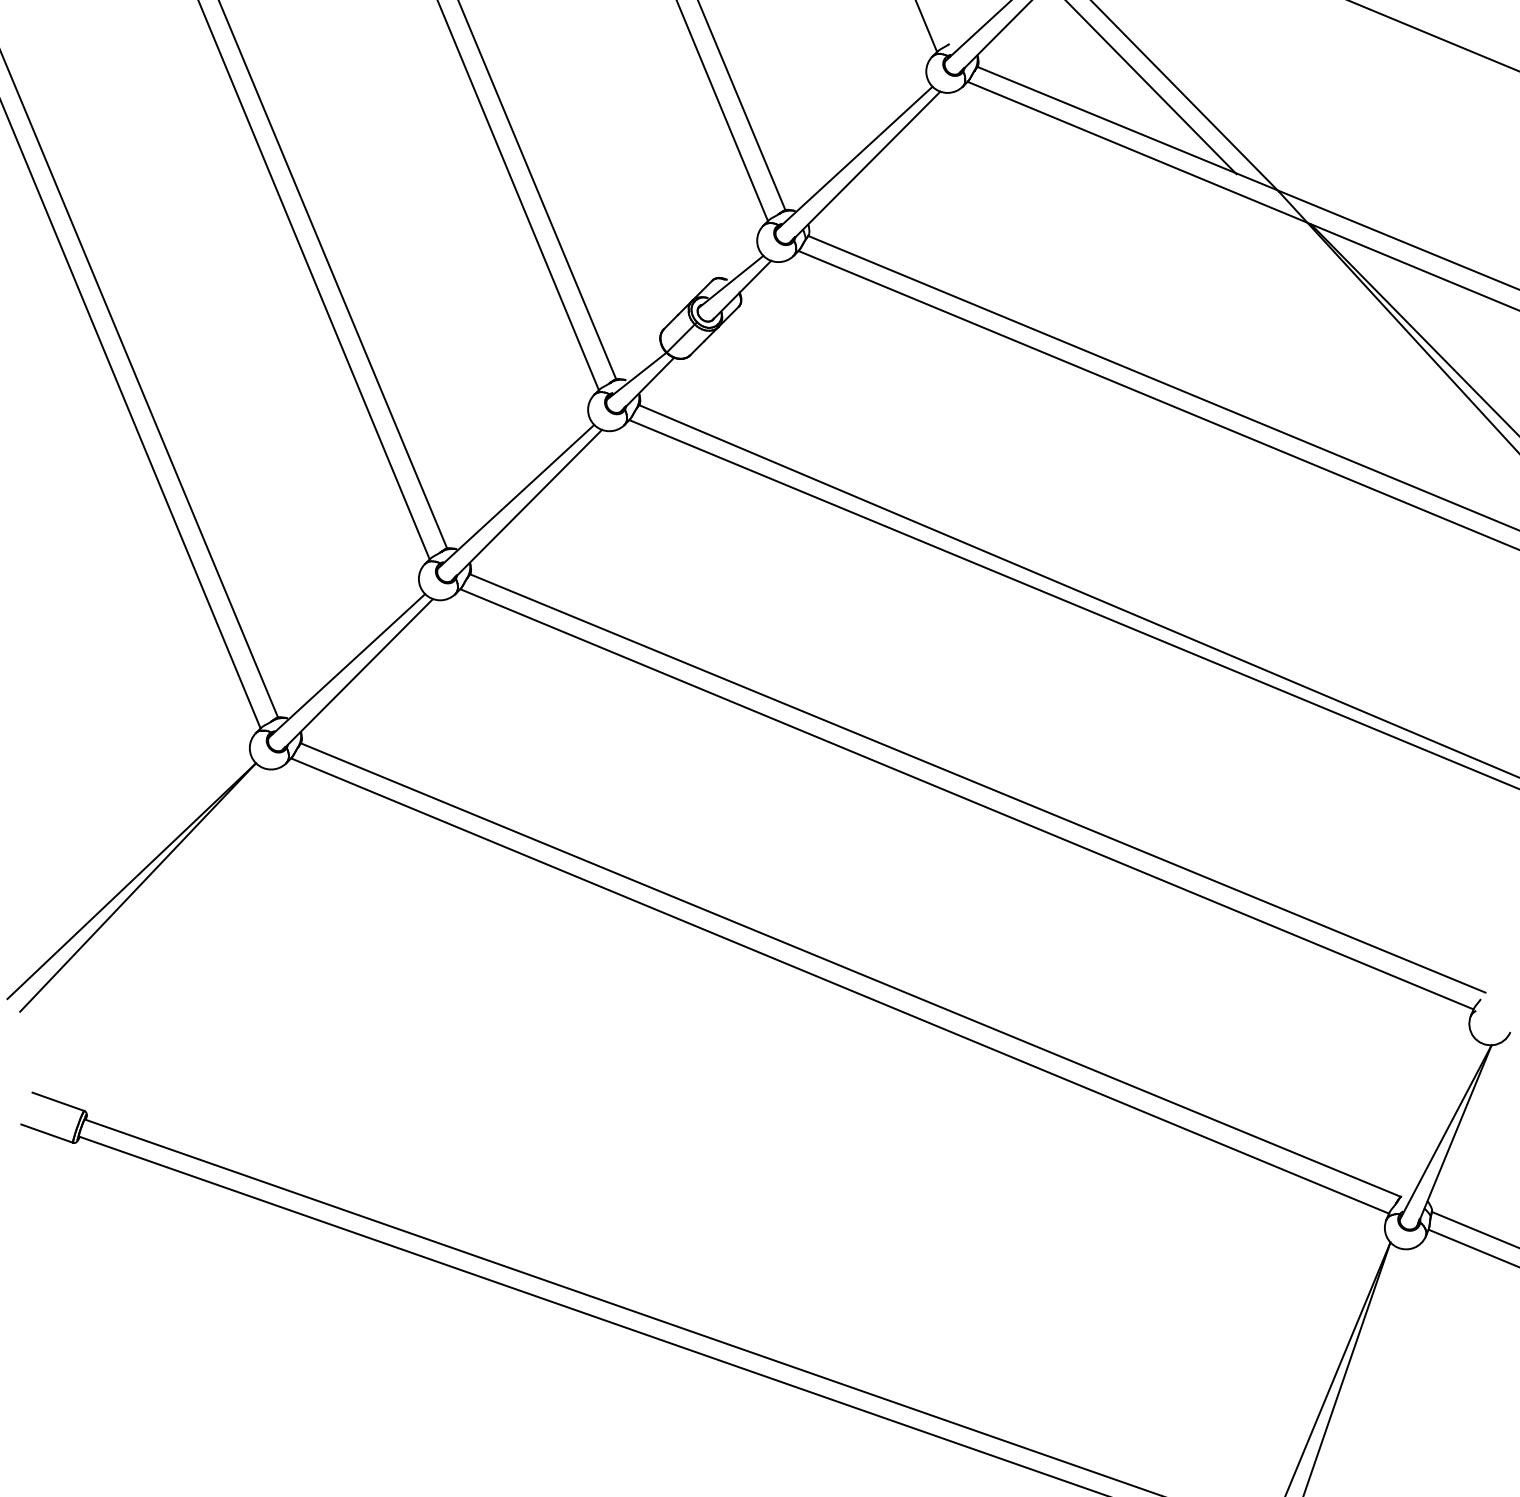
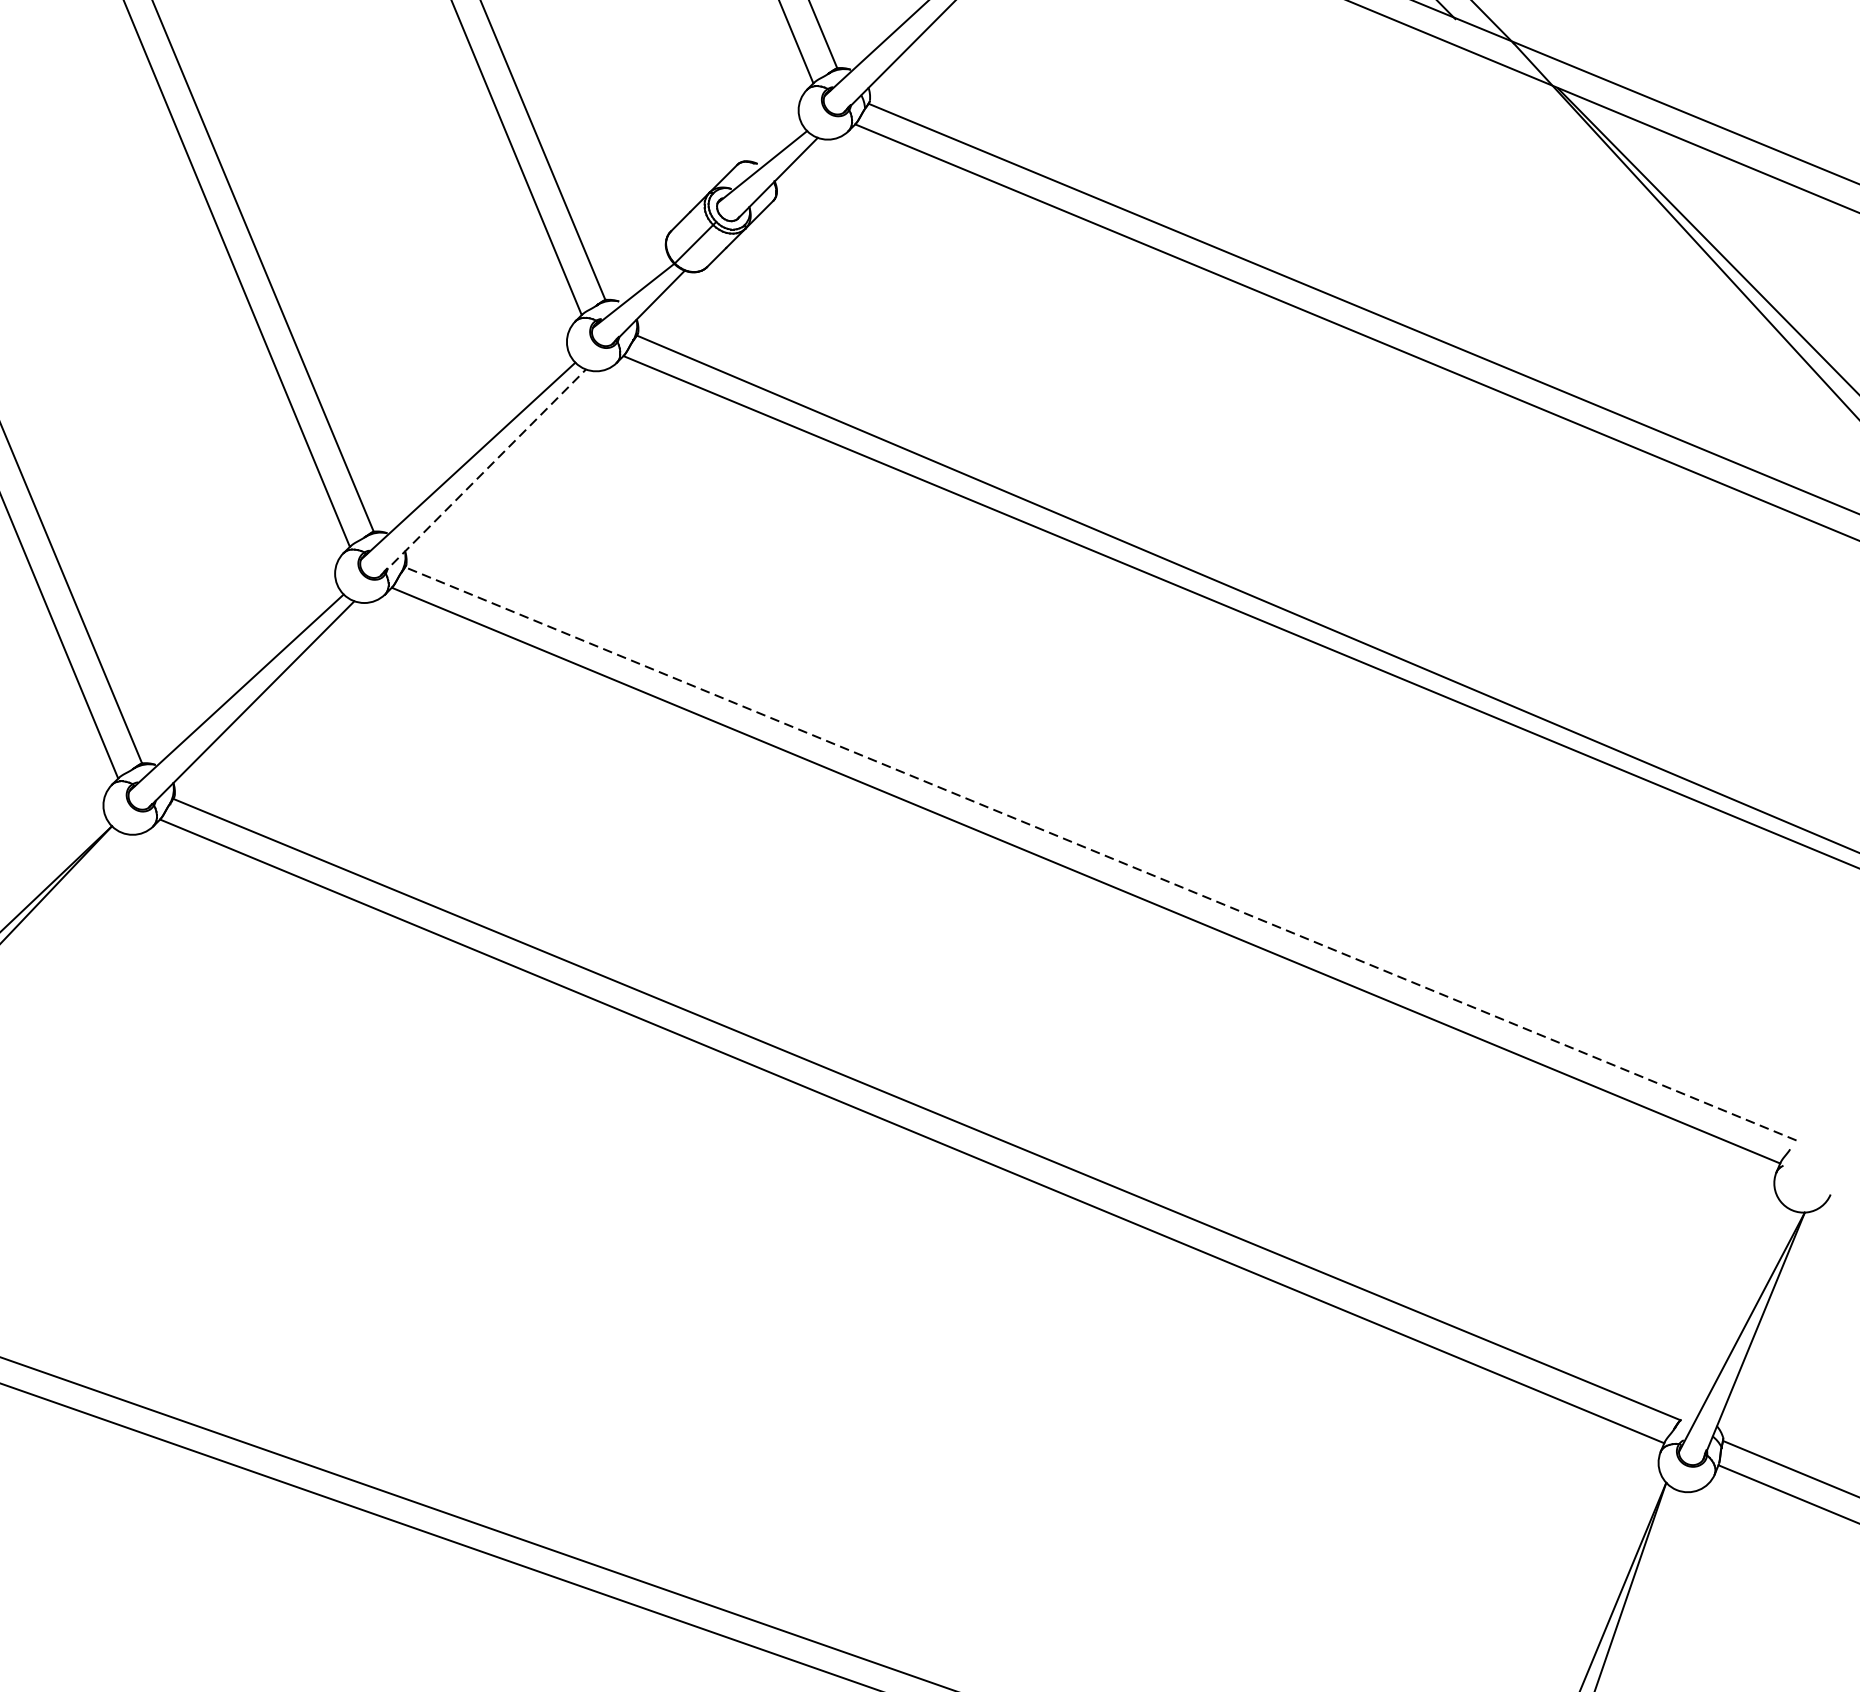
line: (527, 504) -> (483, 471), solid -> dashed
line: (977, 783) -> (1100, 853), solid -> dashed

